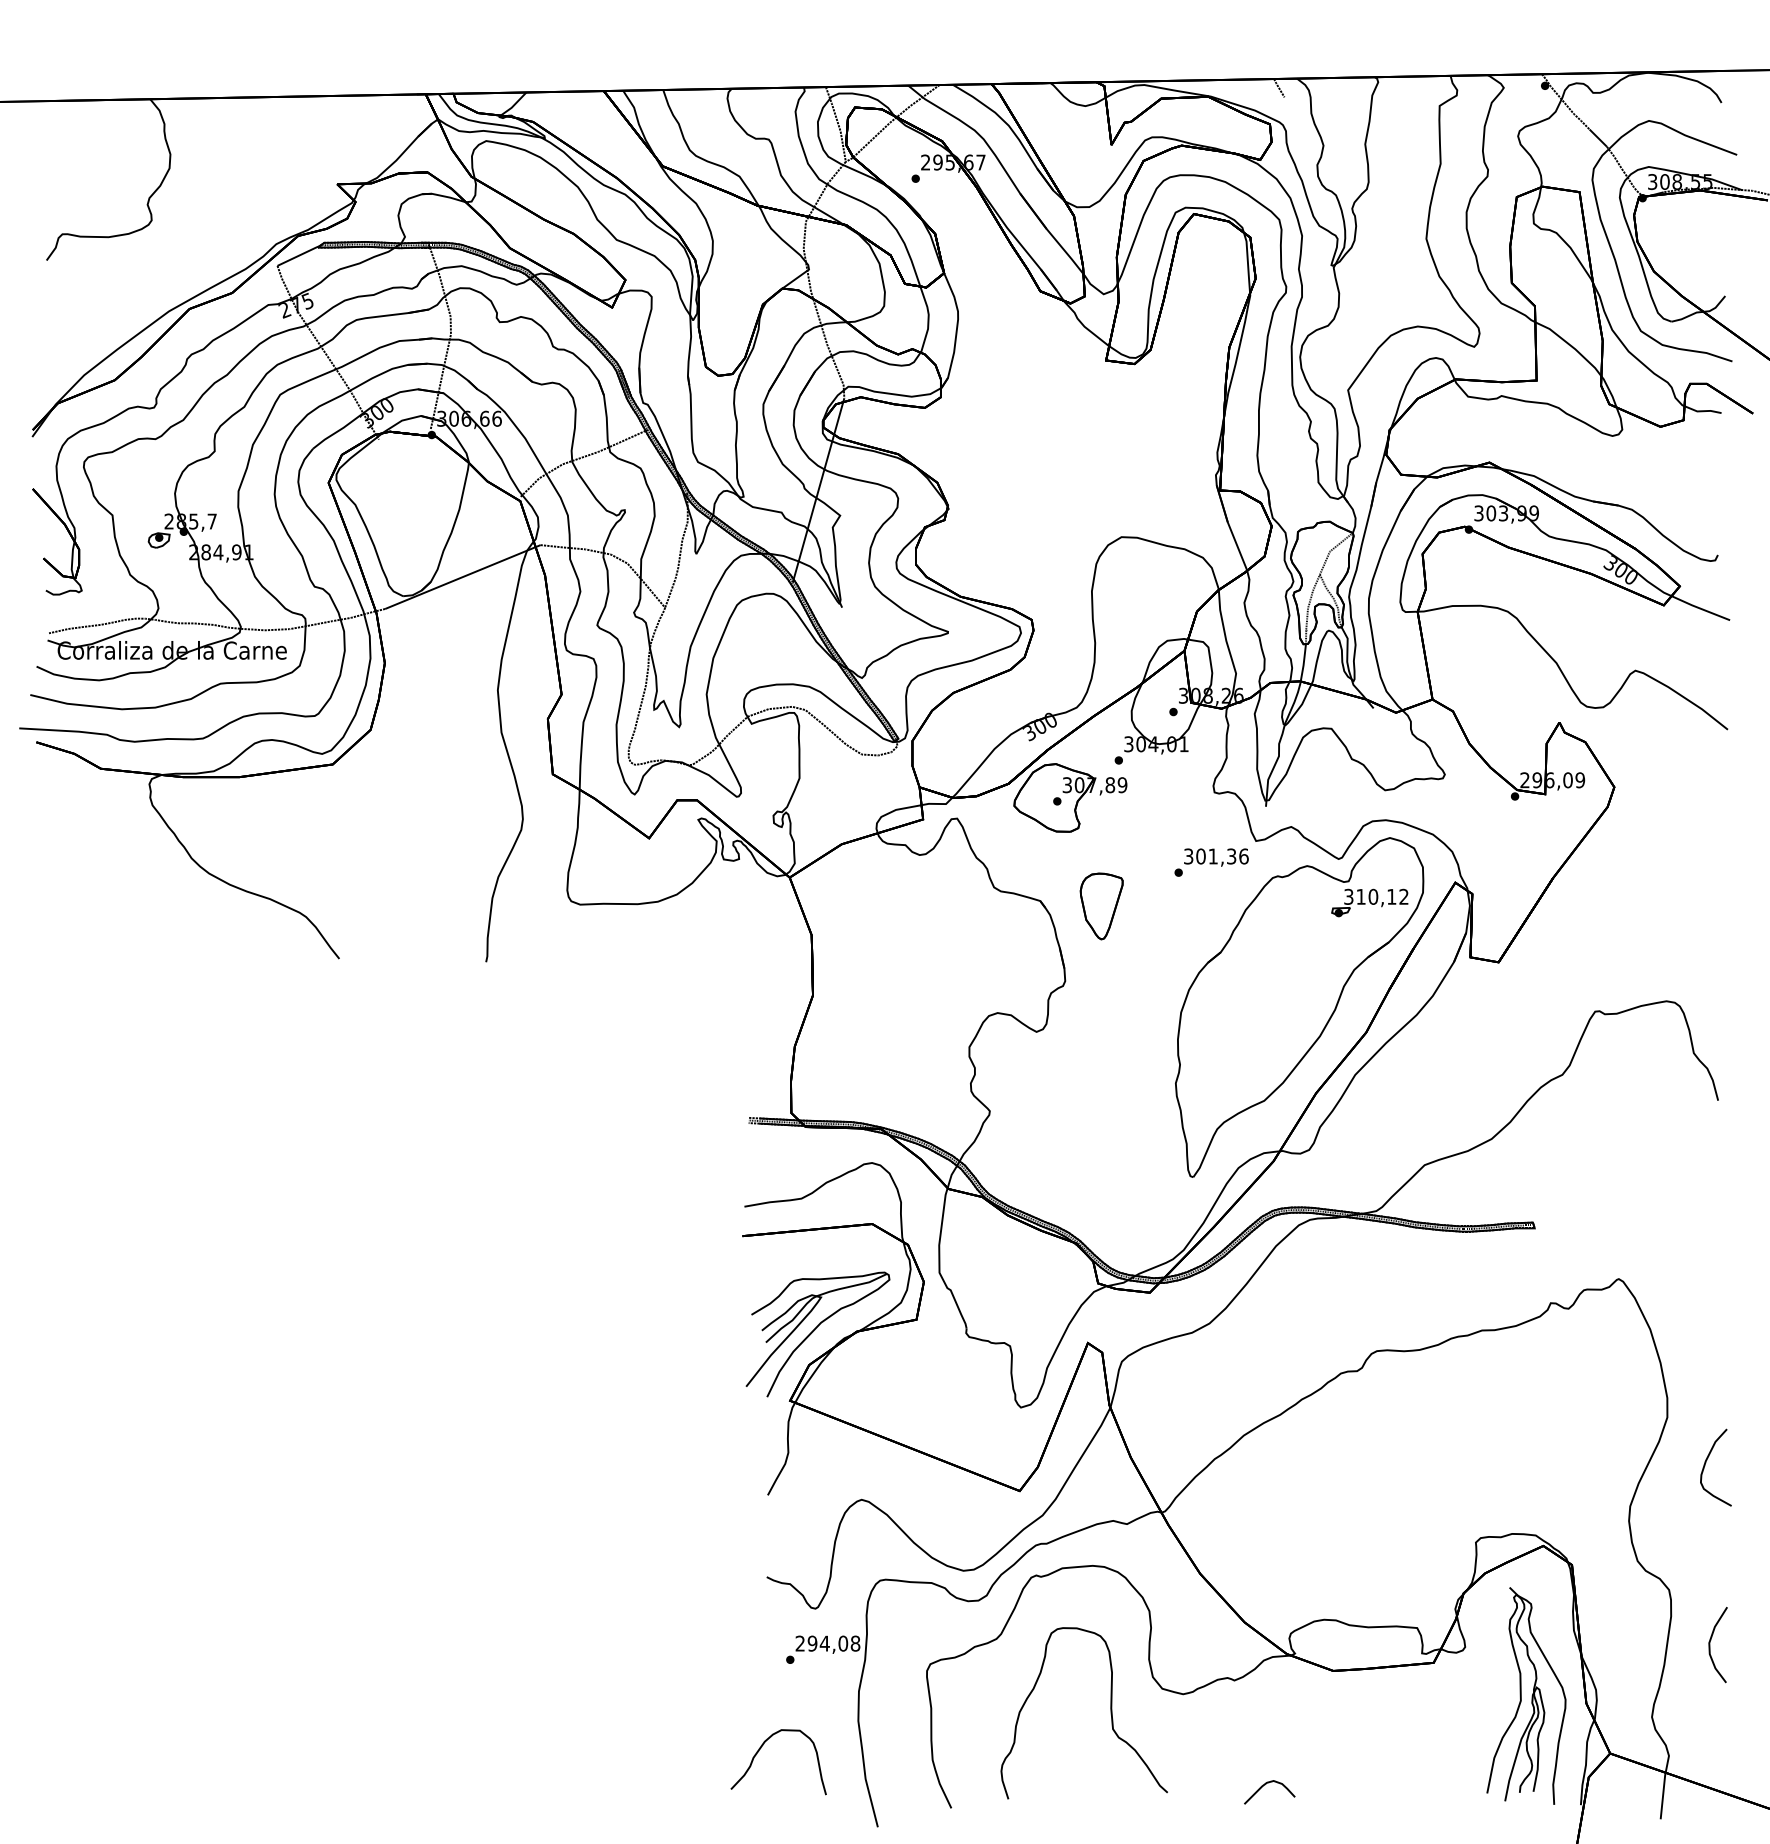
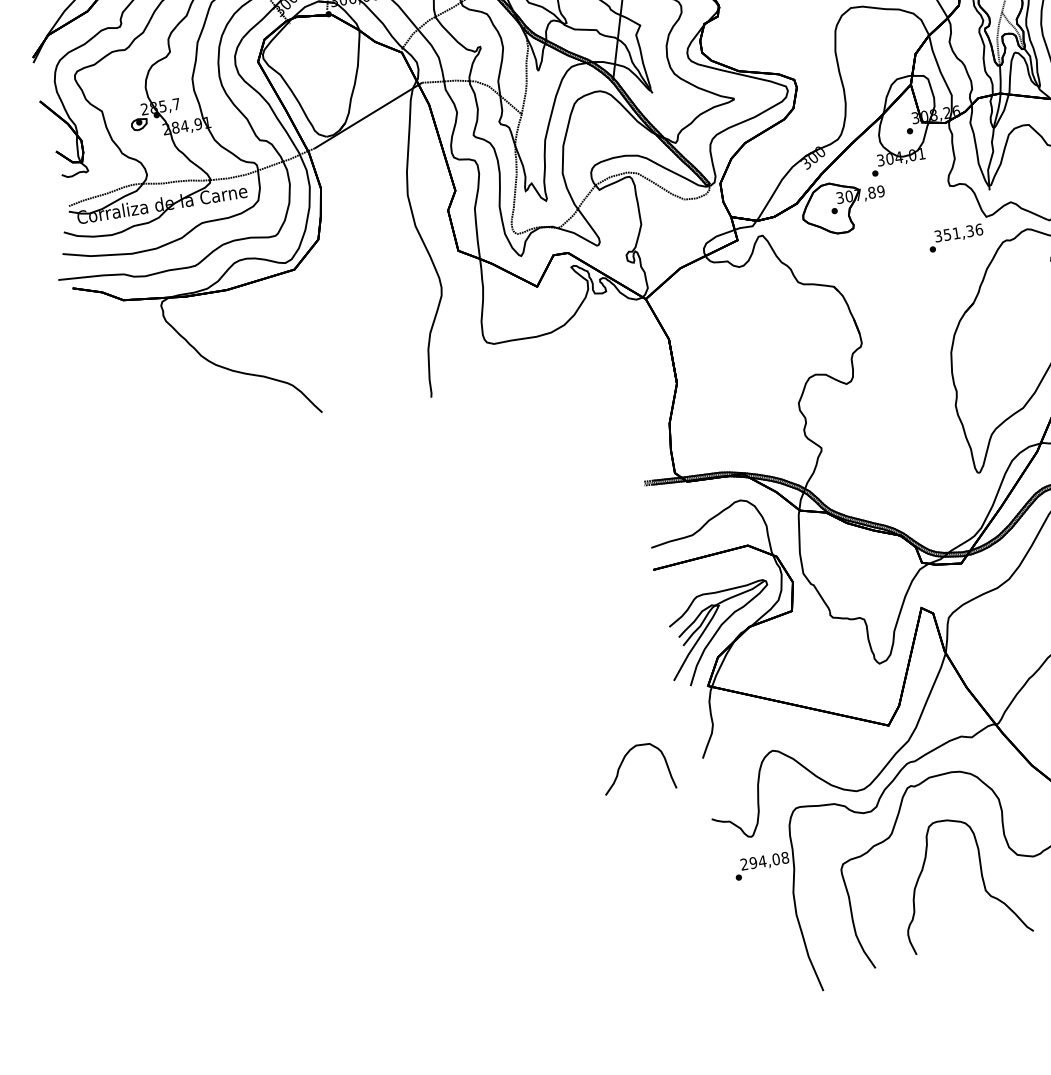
text: (1200, 856) -> (947, 234), 301,36 -> 351,36
part: (1101, 906) -> (879, 283), removed
curve: (759, 1751) -> (622, 764), moved

